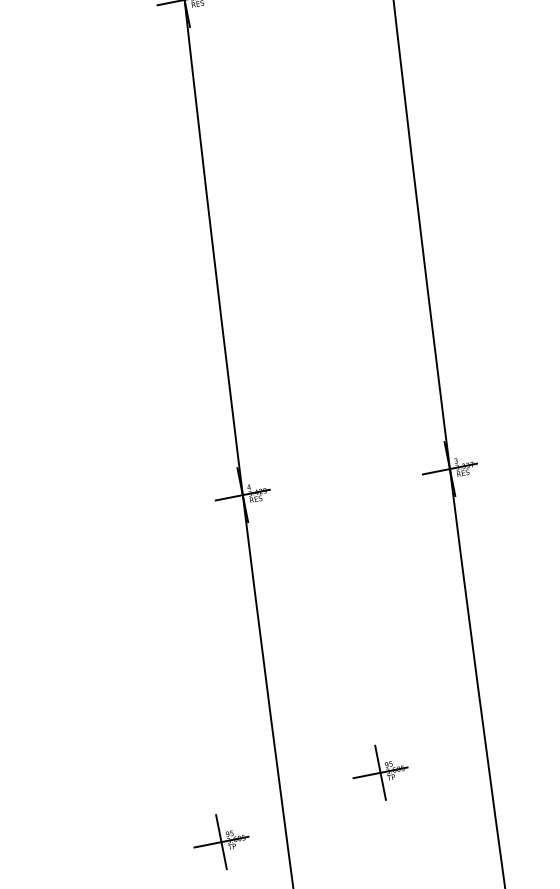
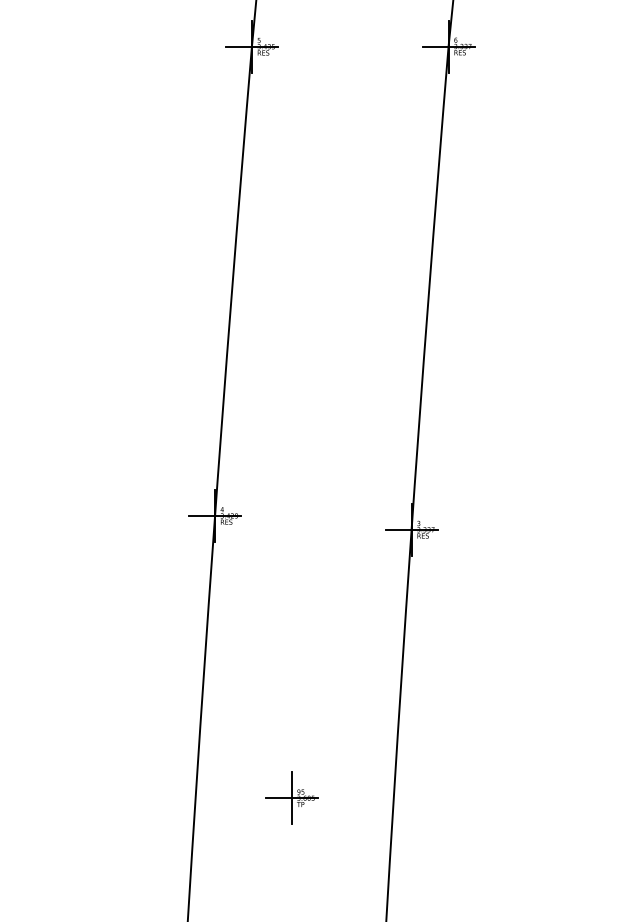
part: (221, 841) -> (131, 832), removed

